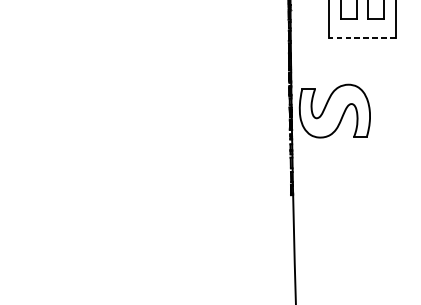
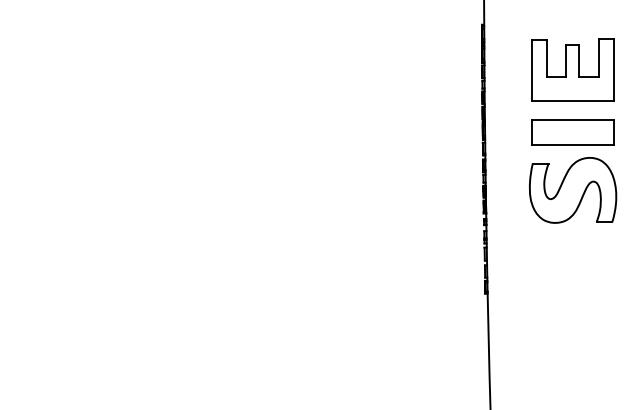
line: (362, 38) -> (572, 100), dashed -> solid
part: (362, 64) -> (572, 132), added
part: (334, 111) -> (572, 190), moved

